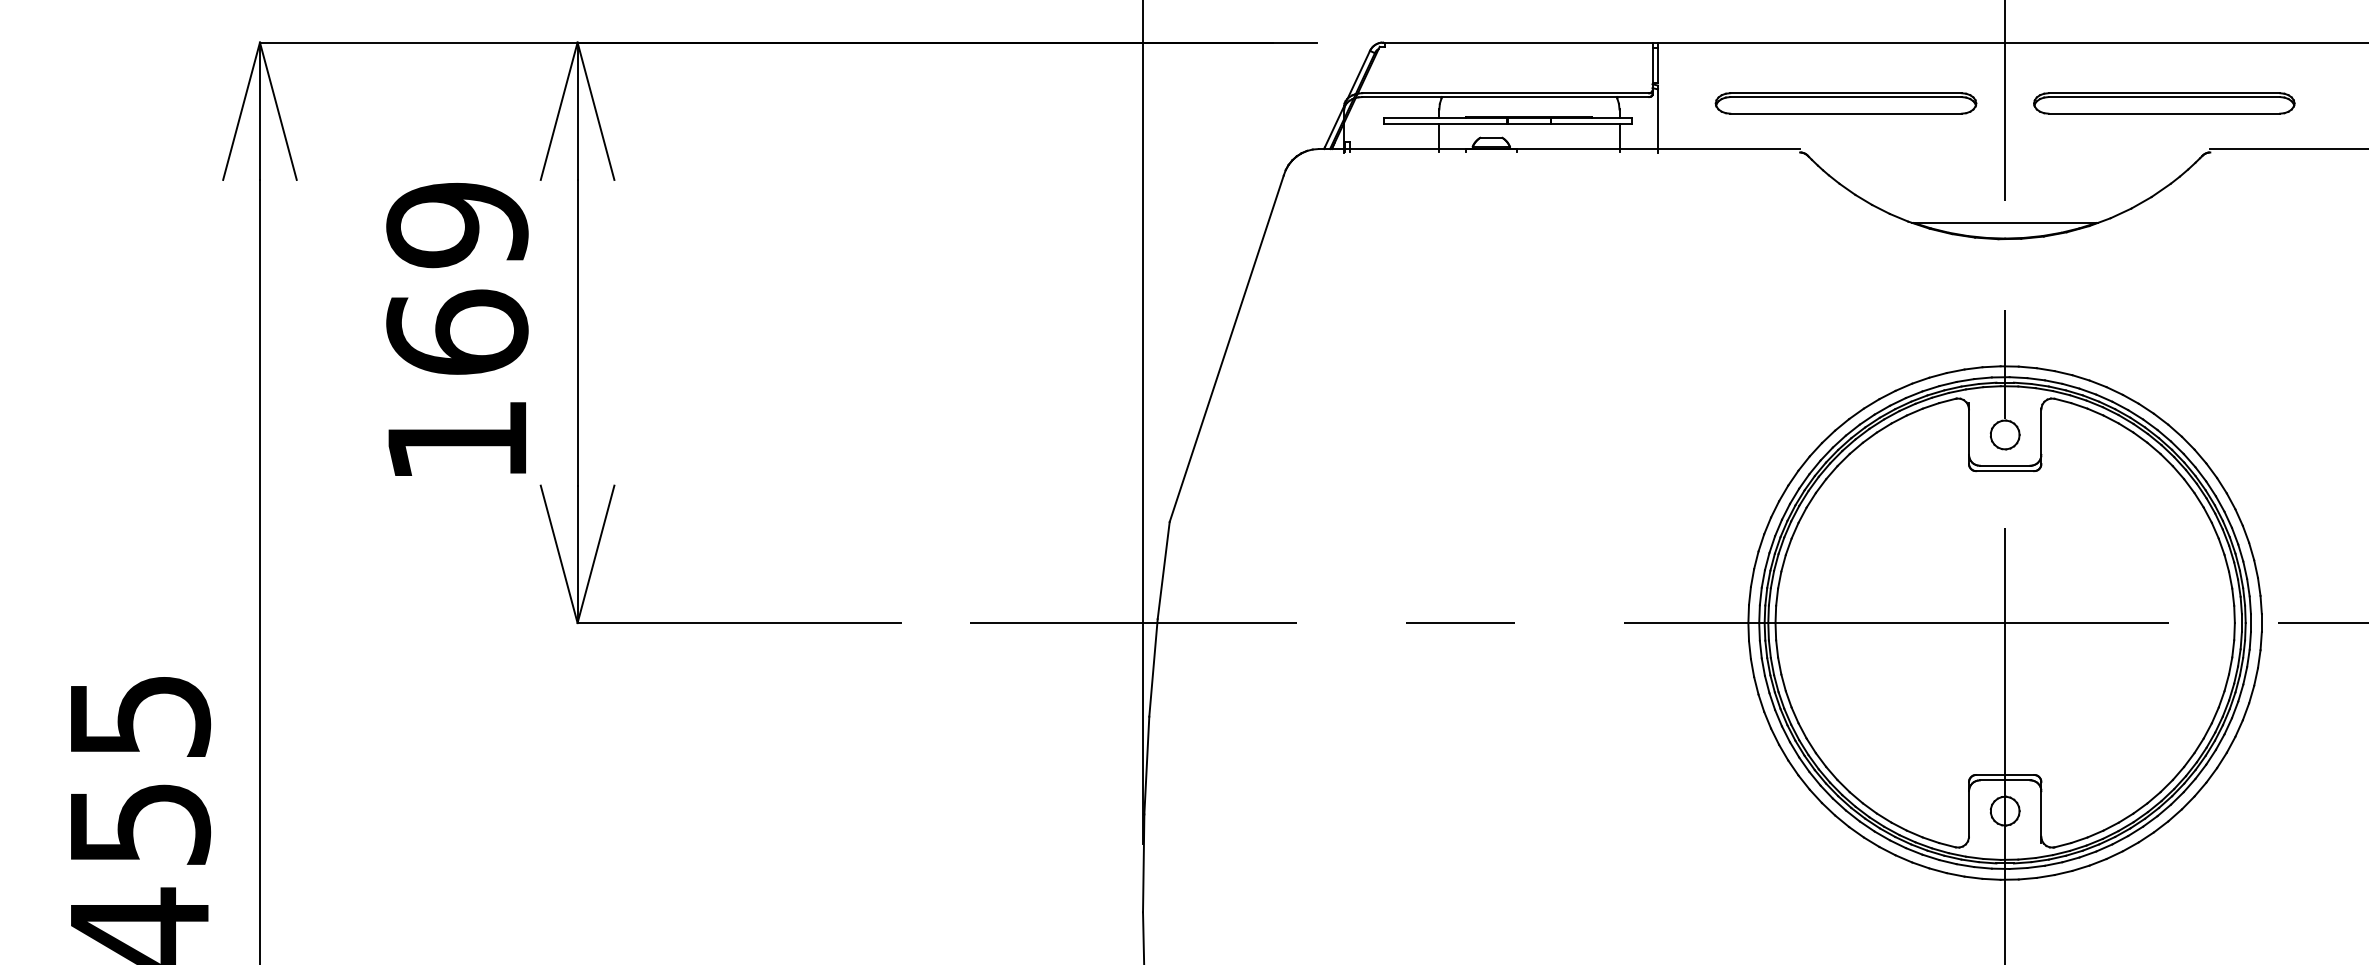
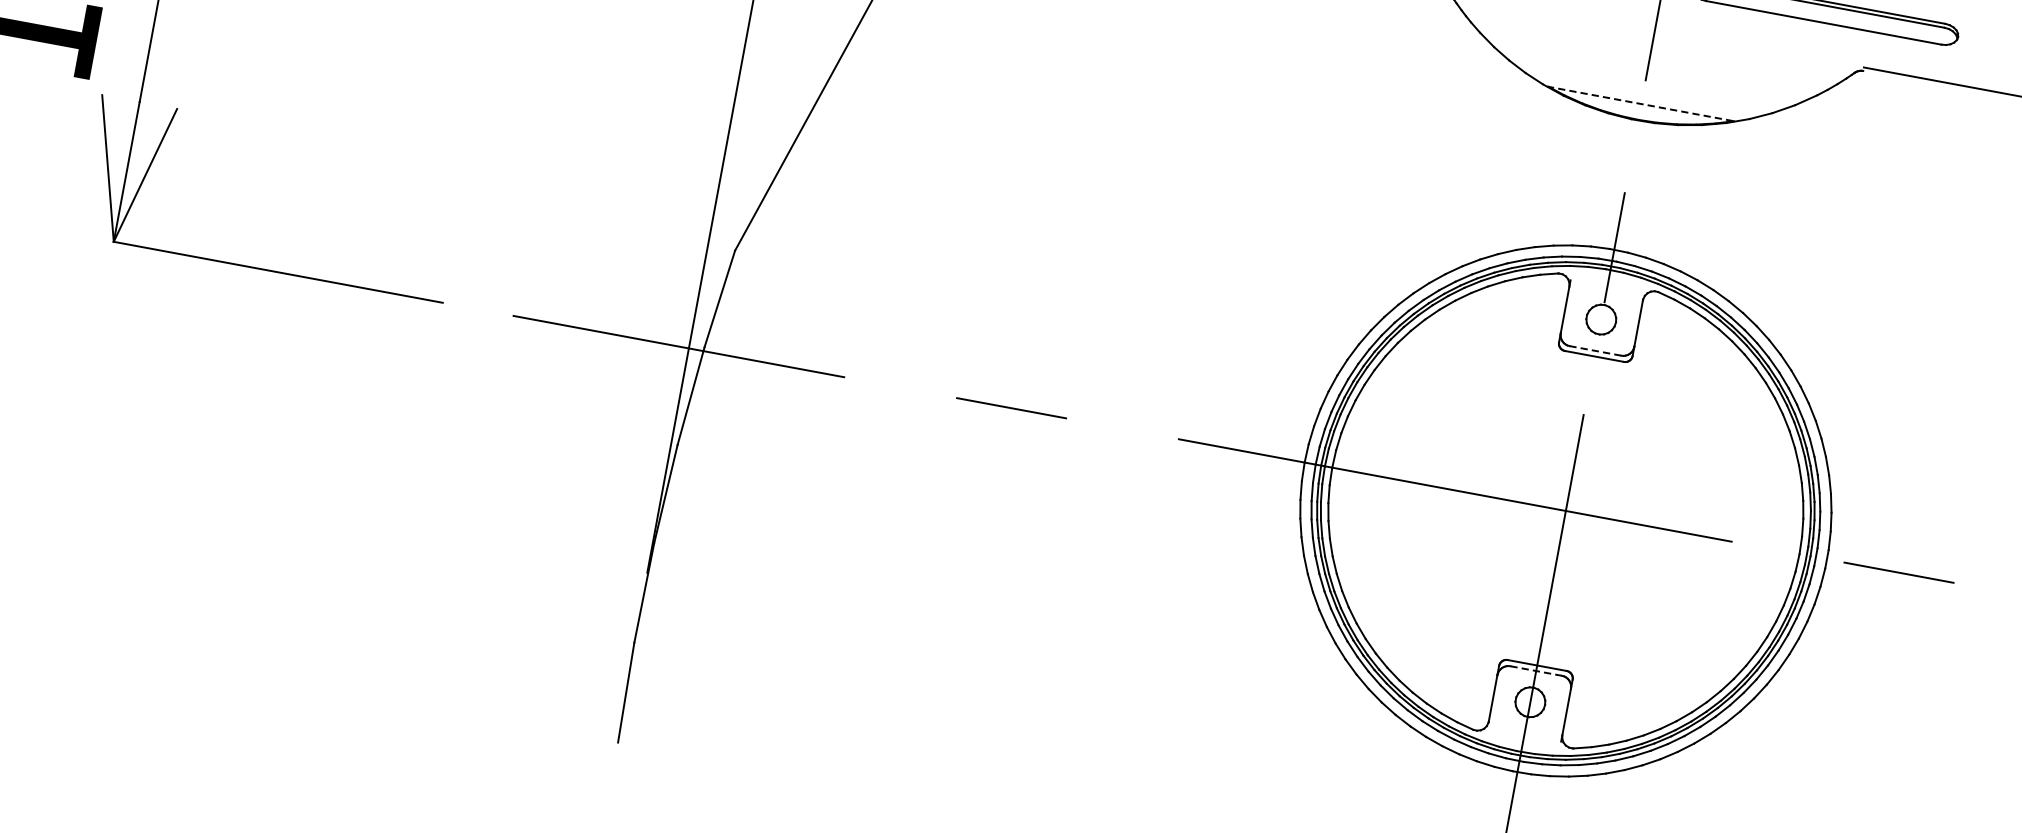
line: (2005, 223) -> (1641, 104), solid -> dashed
line: (2004, 465) -> (1594, 350), solid -> dashed
line: (2005, 780) -> (1536, 671), solid -> dashed

